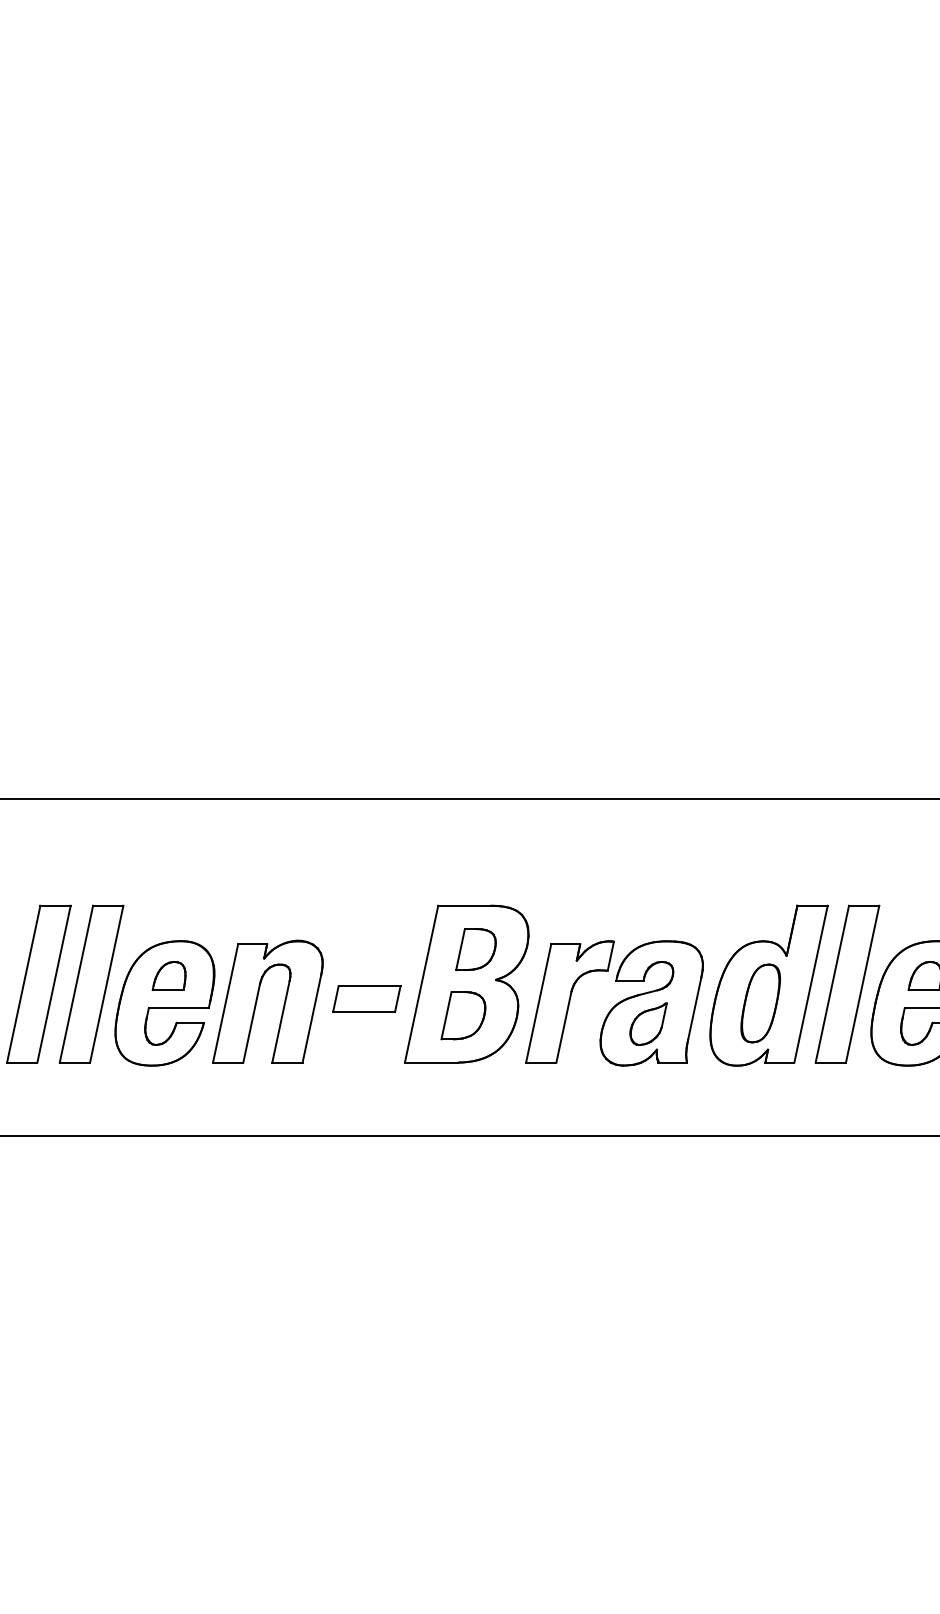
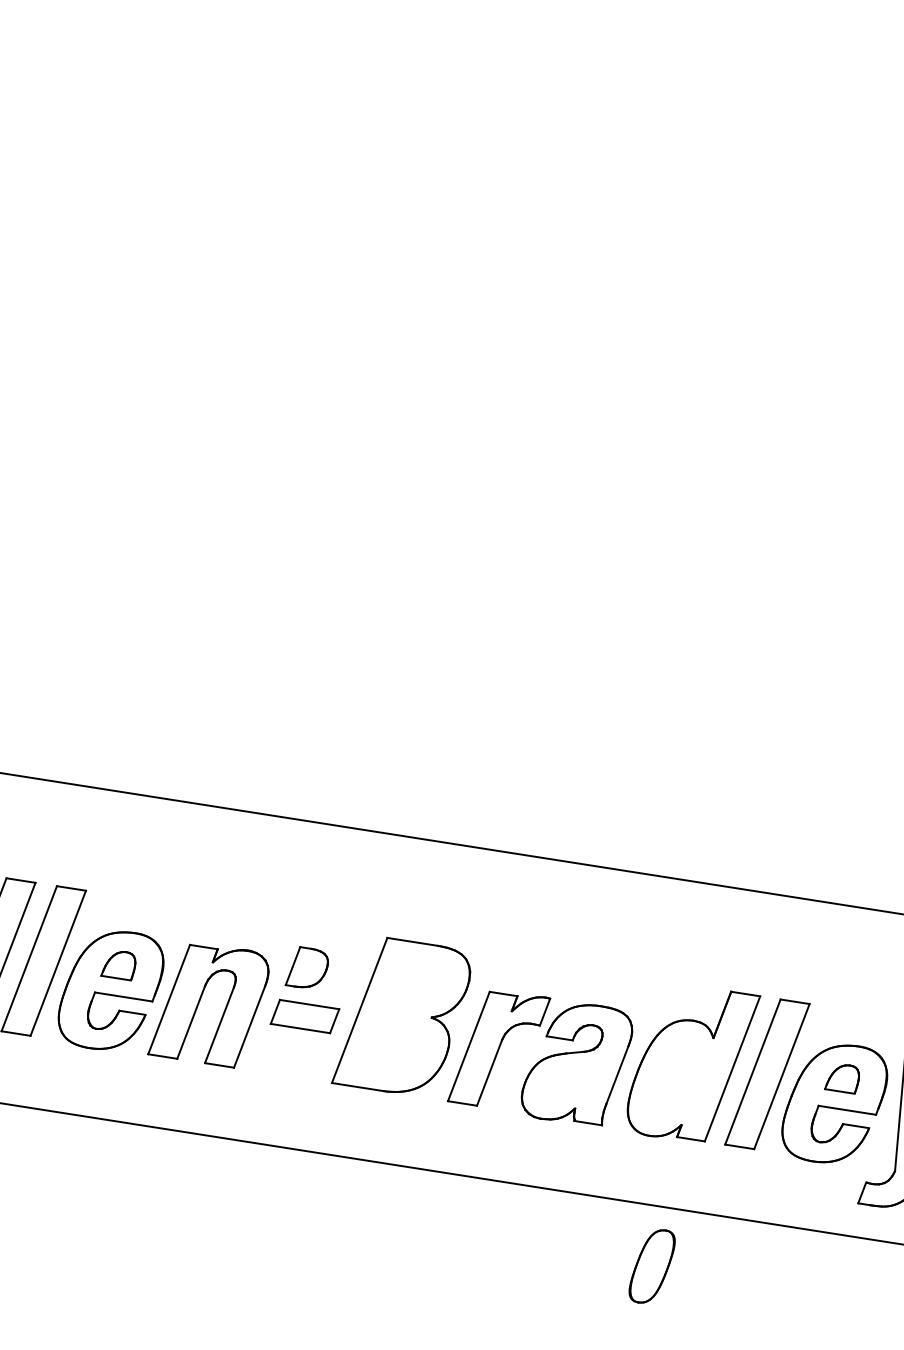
part: (475, 949) -> (307, 968), moved
part: (760, 1003) -> (652, 1266), moved
part: (463, 1015) -> (395, 1046), removed
part: (648, 1023) -> (571, 1082), removed

